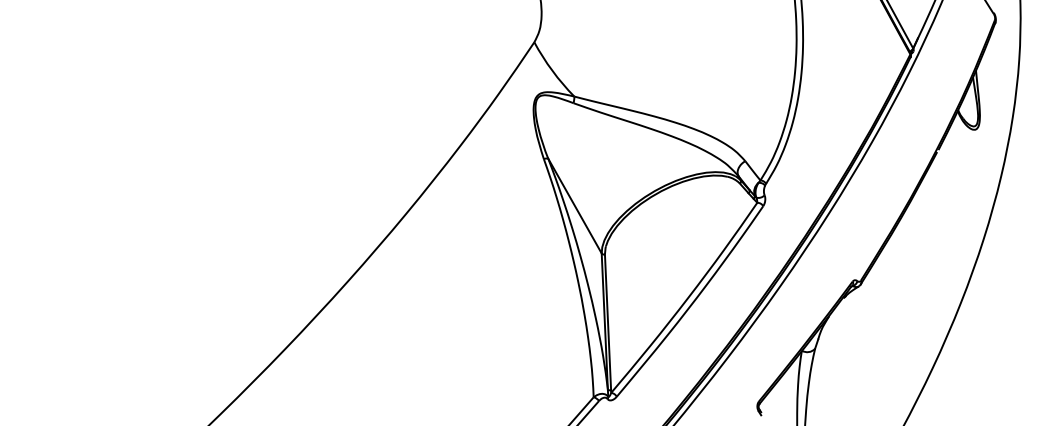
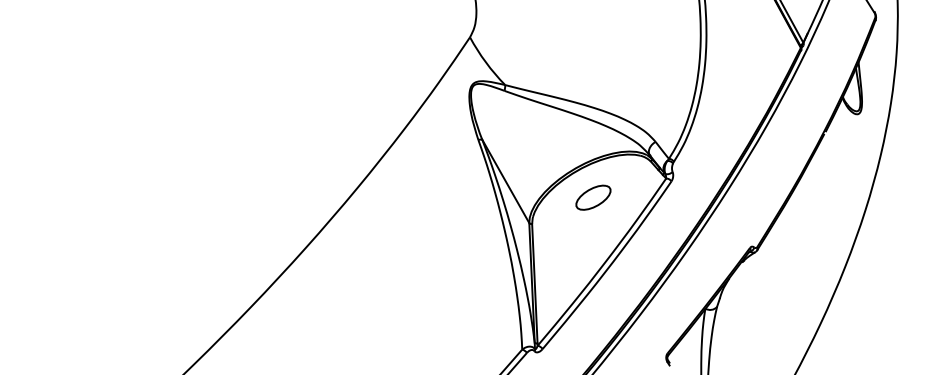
part: (674, 224) -> (593, 197), added

